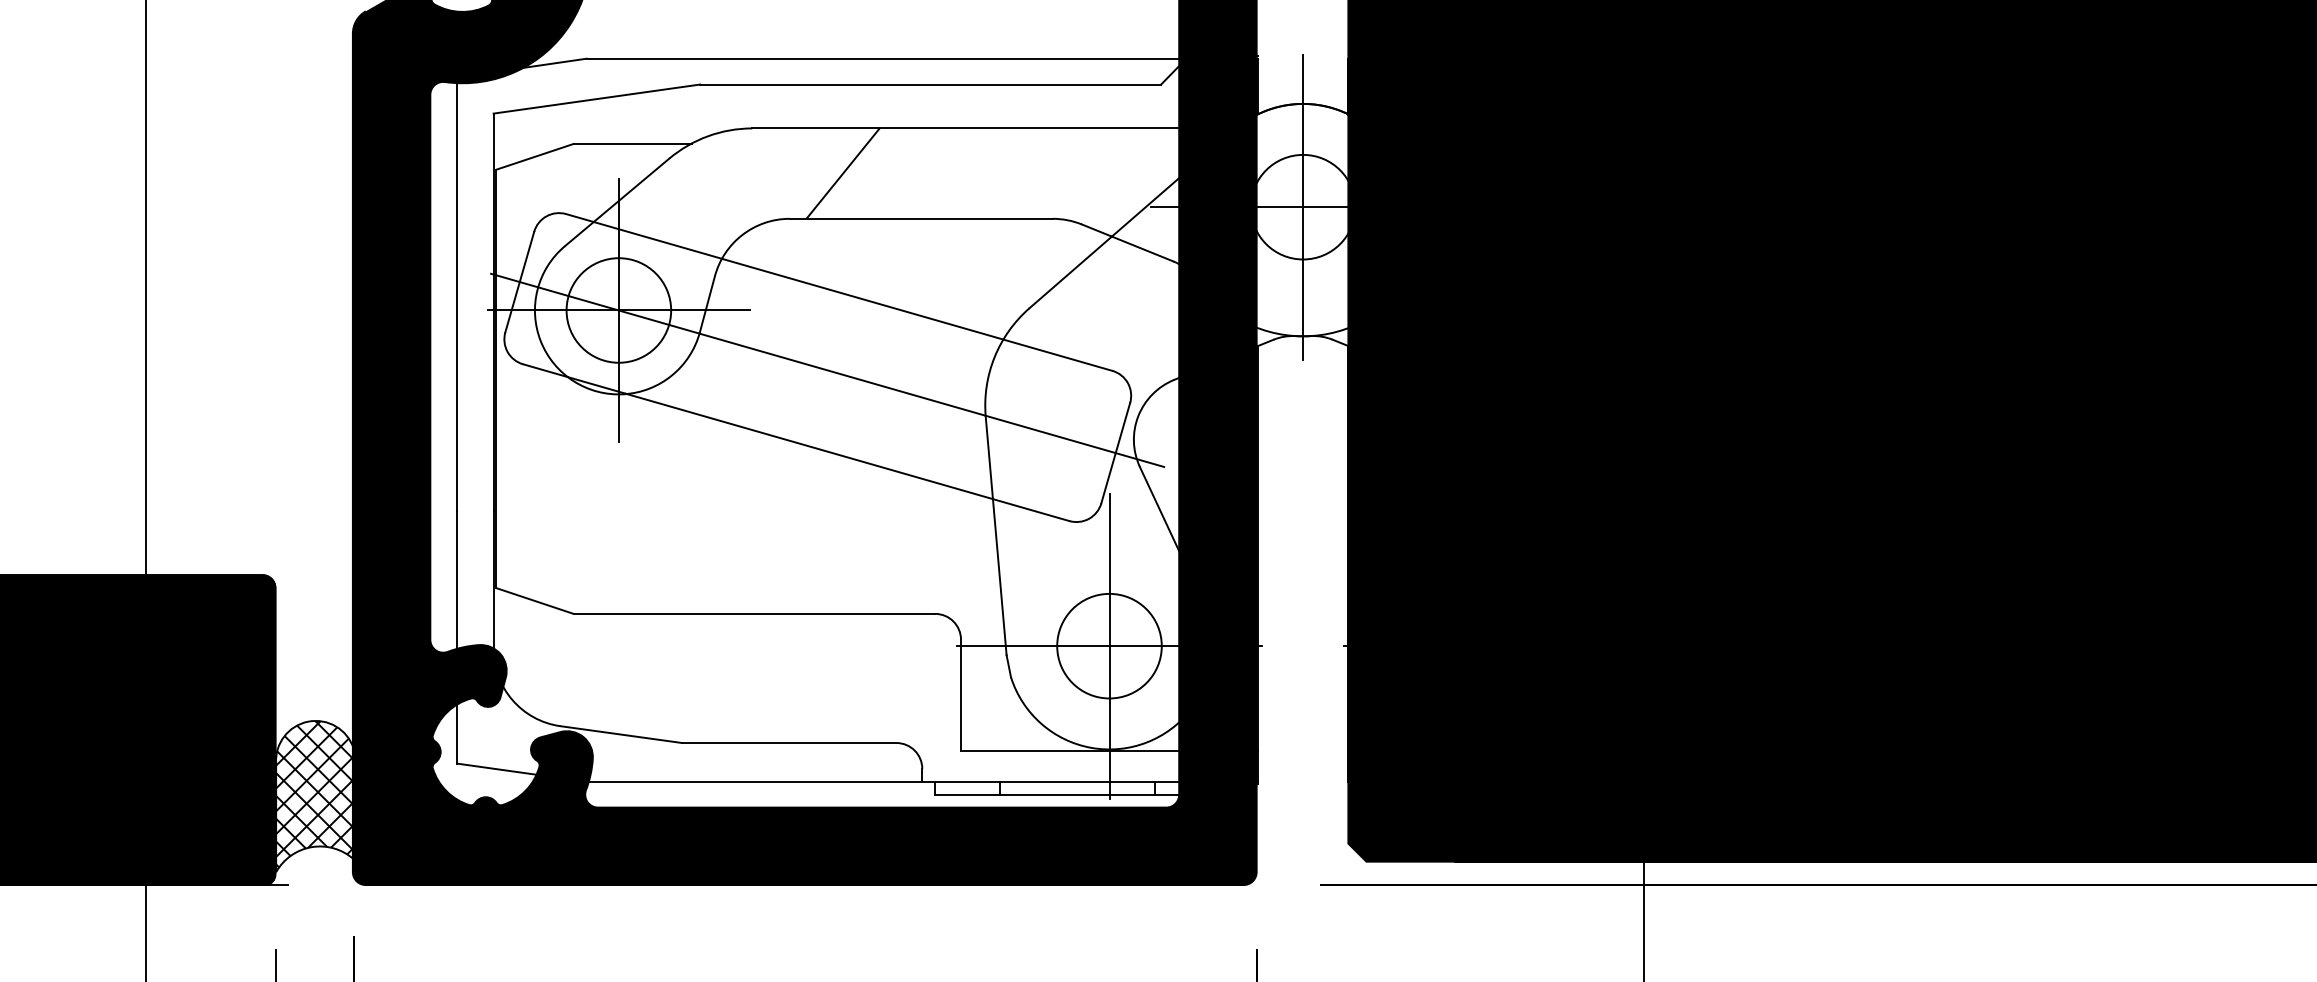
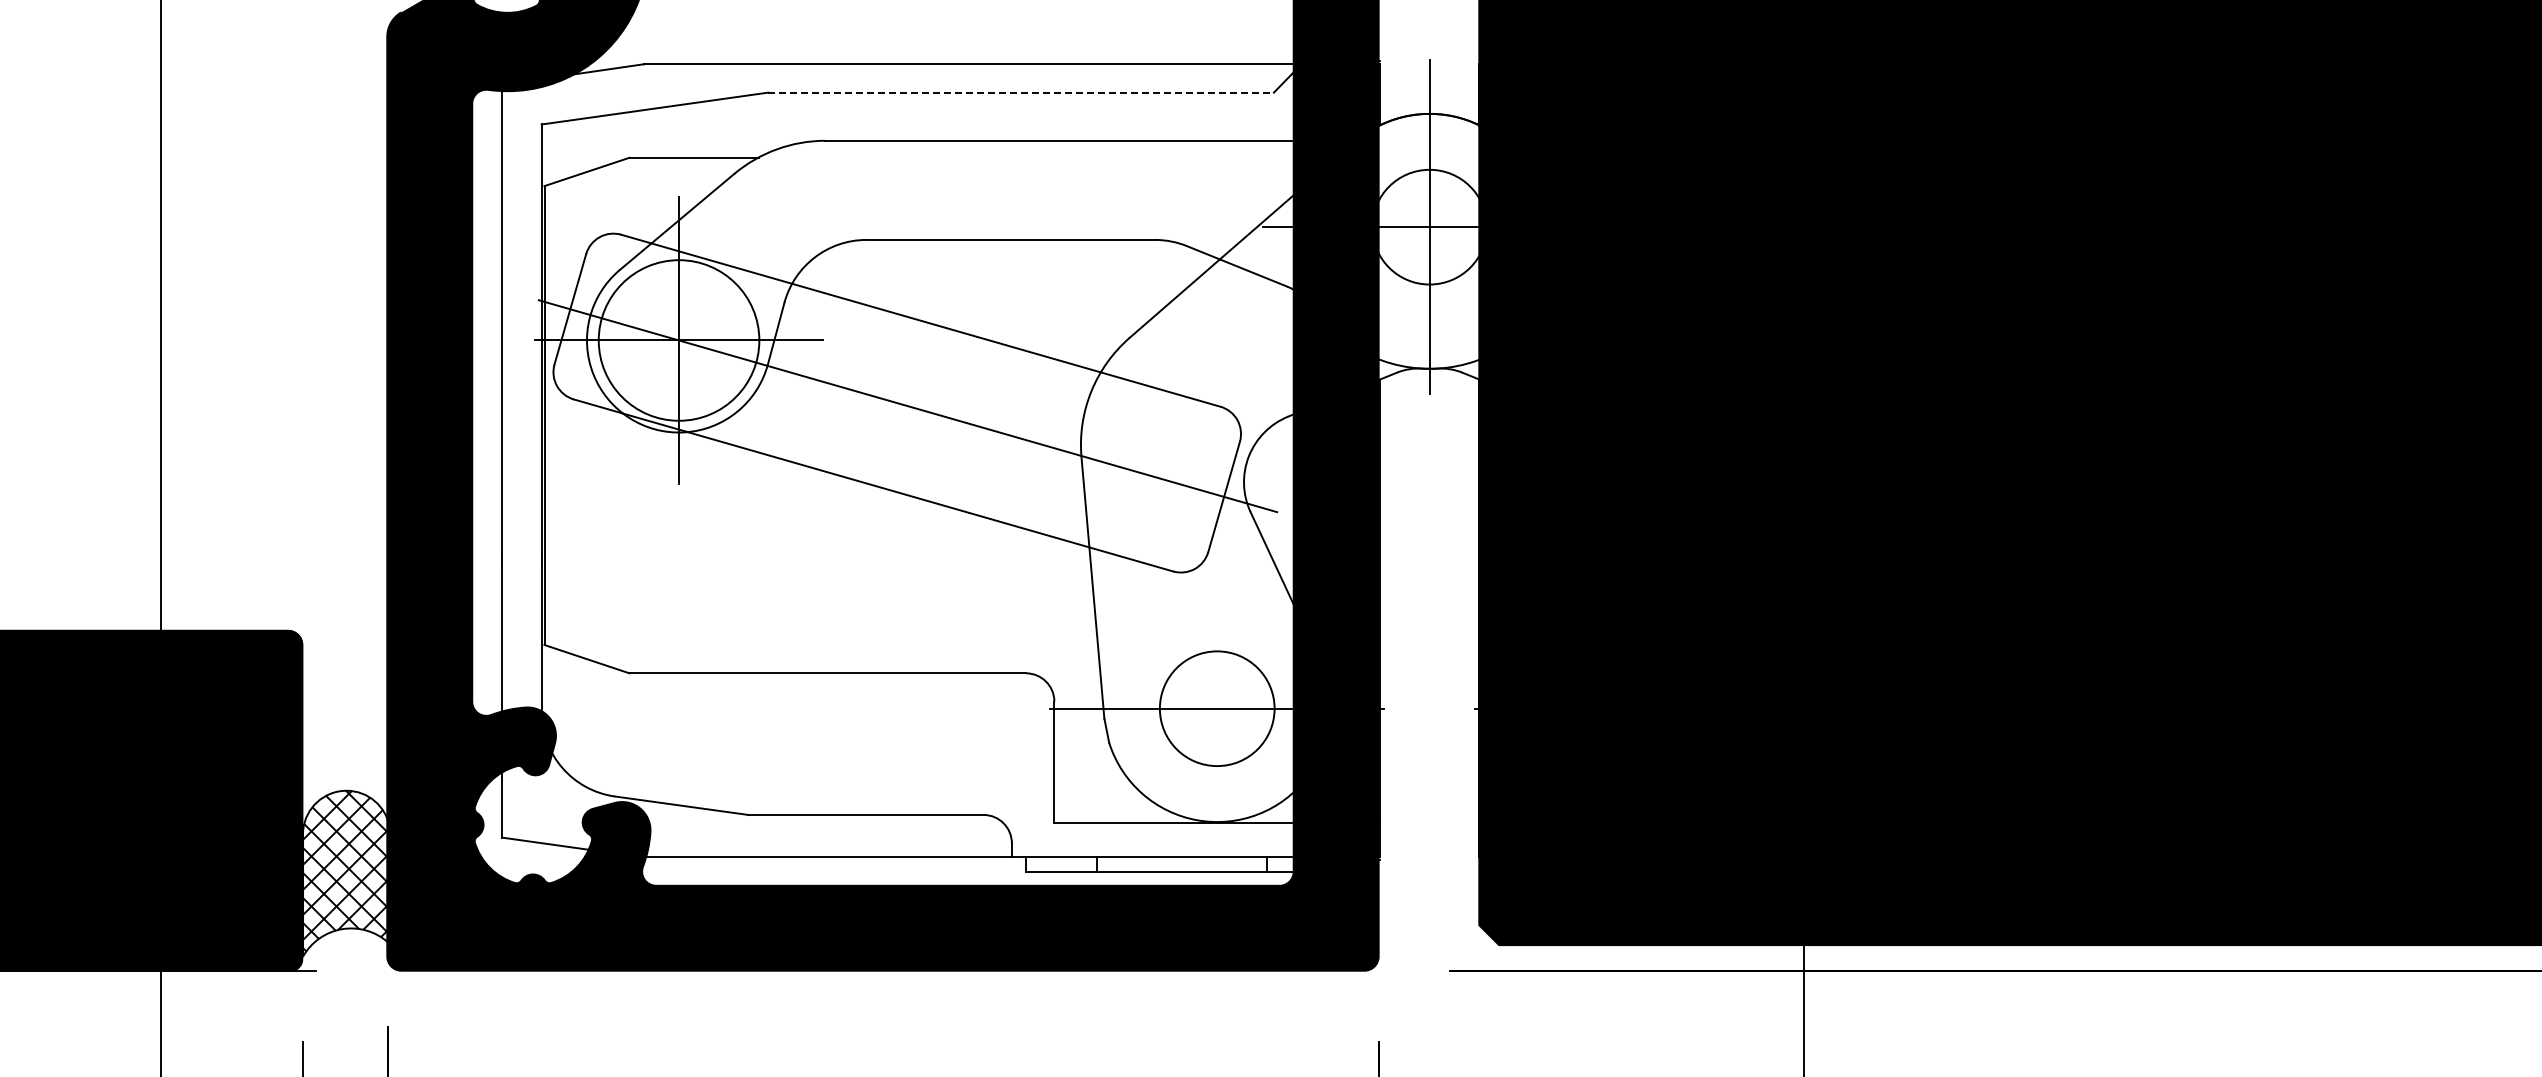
line: (931, 84) -> (1021, 92), solid -> dashed
line: (842, 172) -> (924, 189), removed
circle: (618, 310) -> (678, 340), size x1.4
line: (1109, 645) -> (1217, 708), removed

